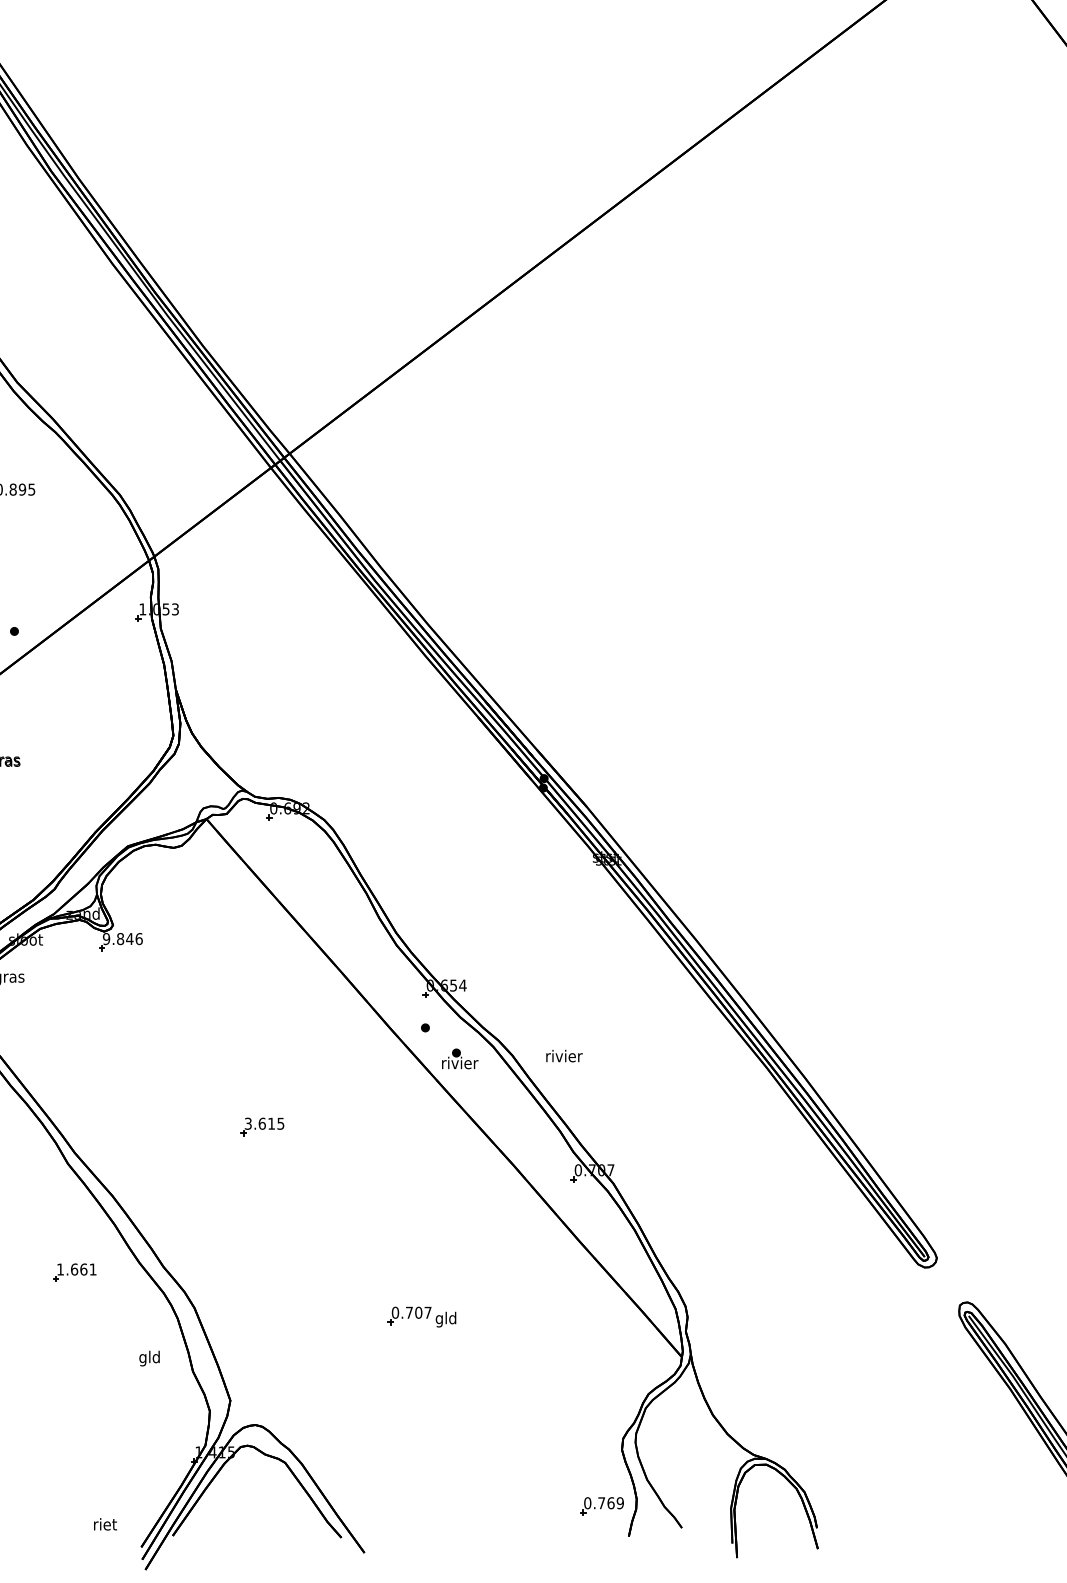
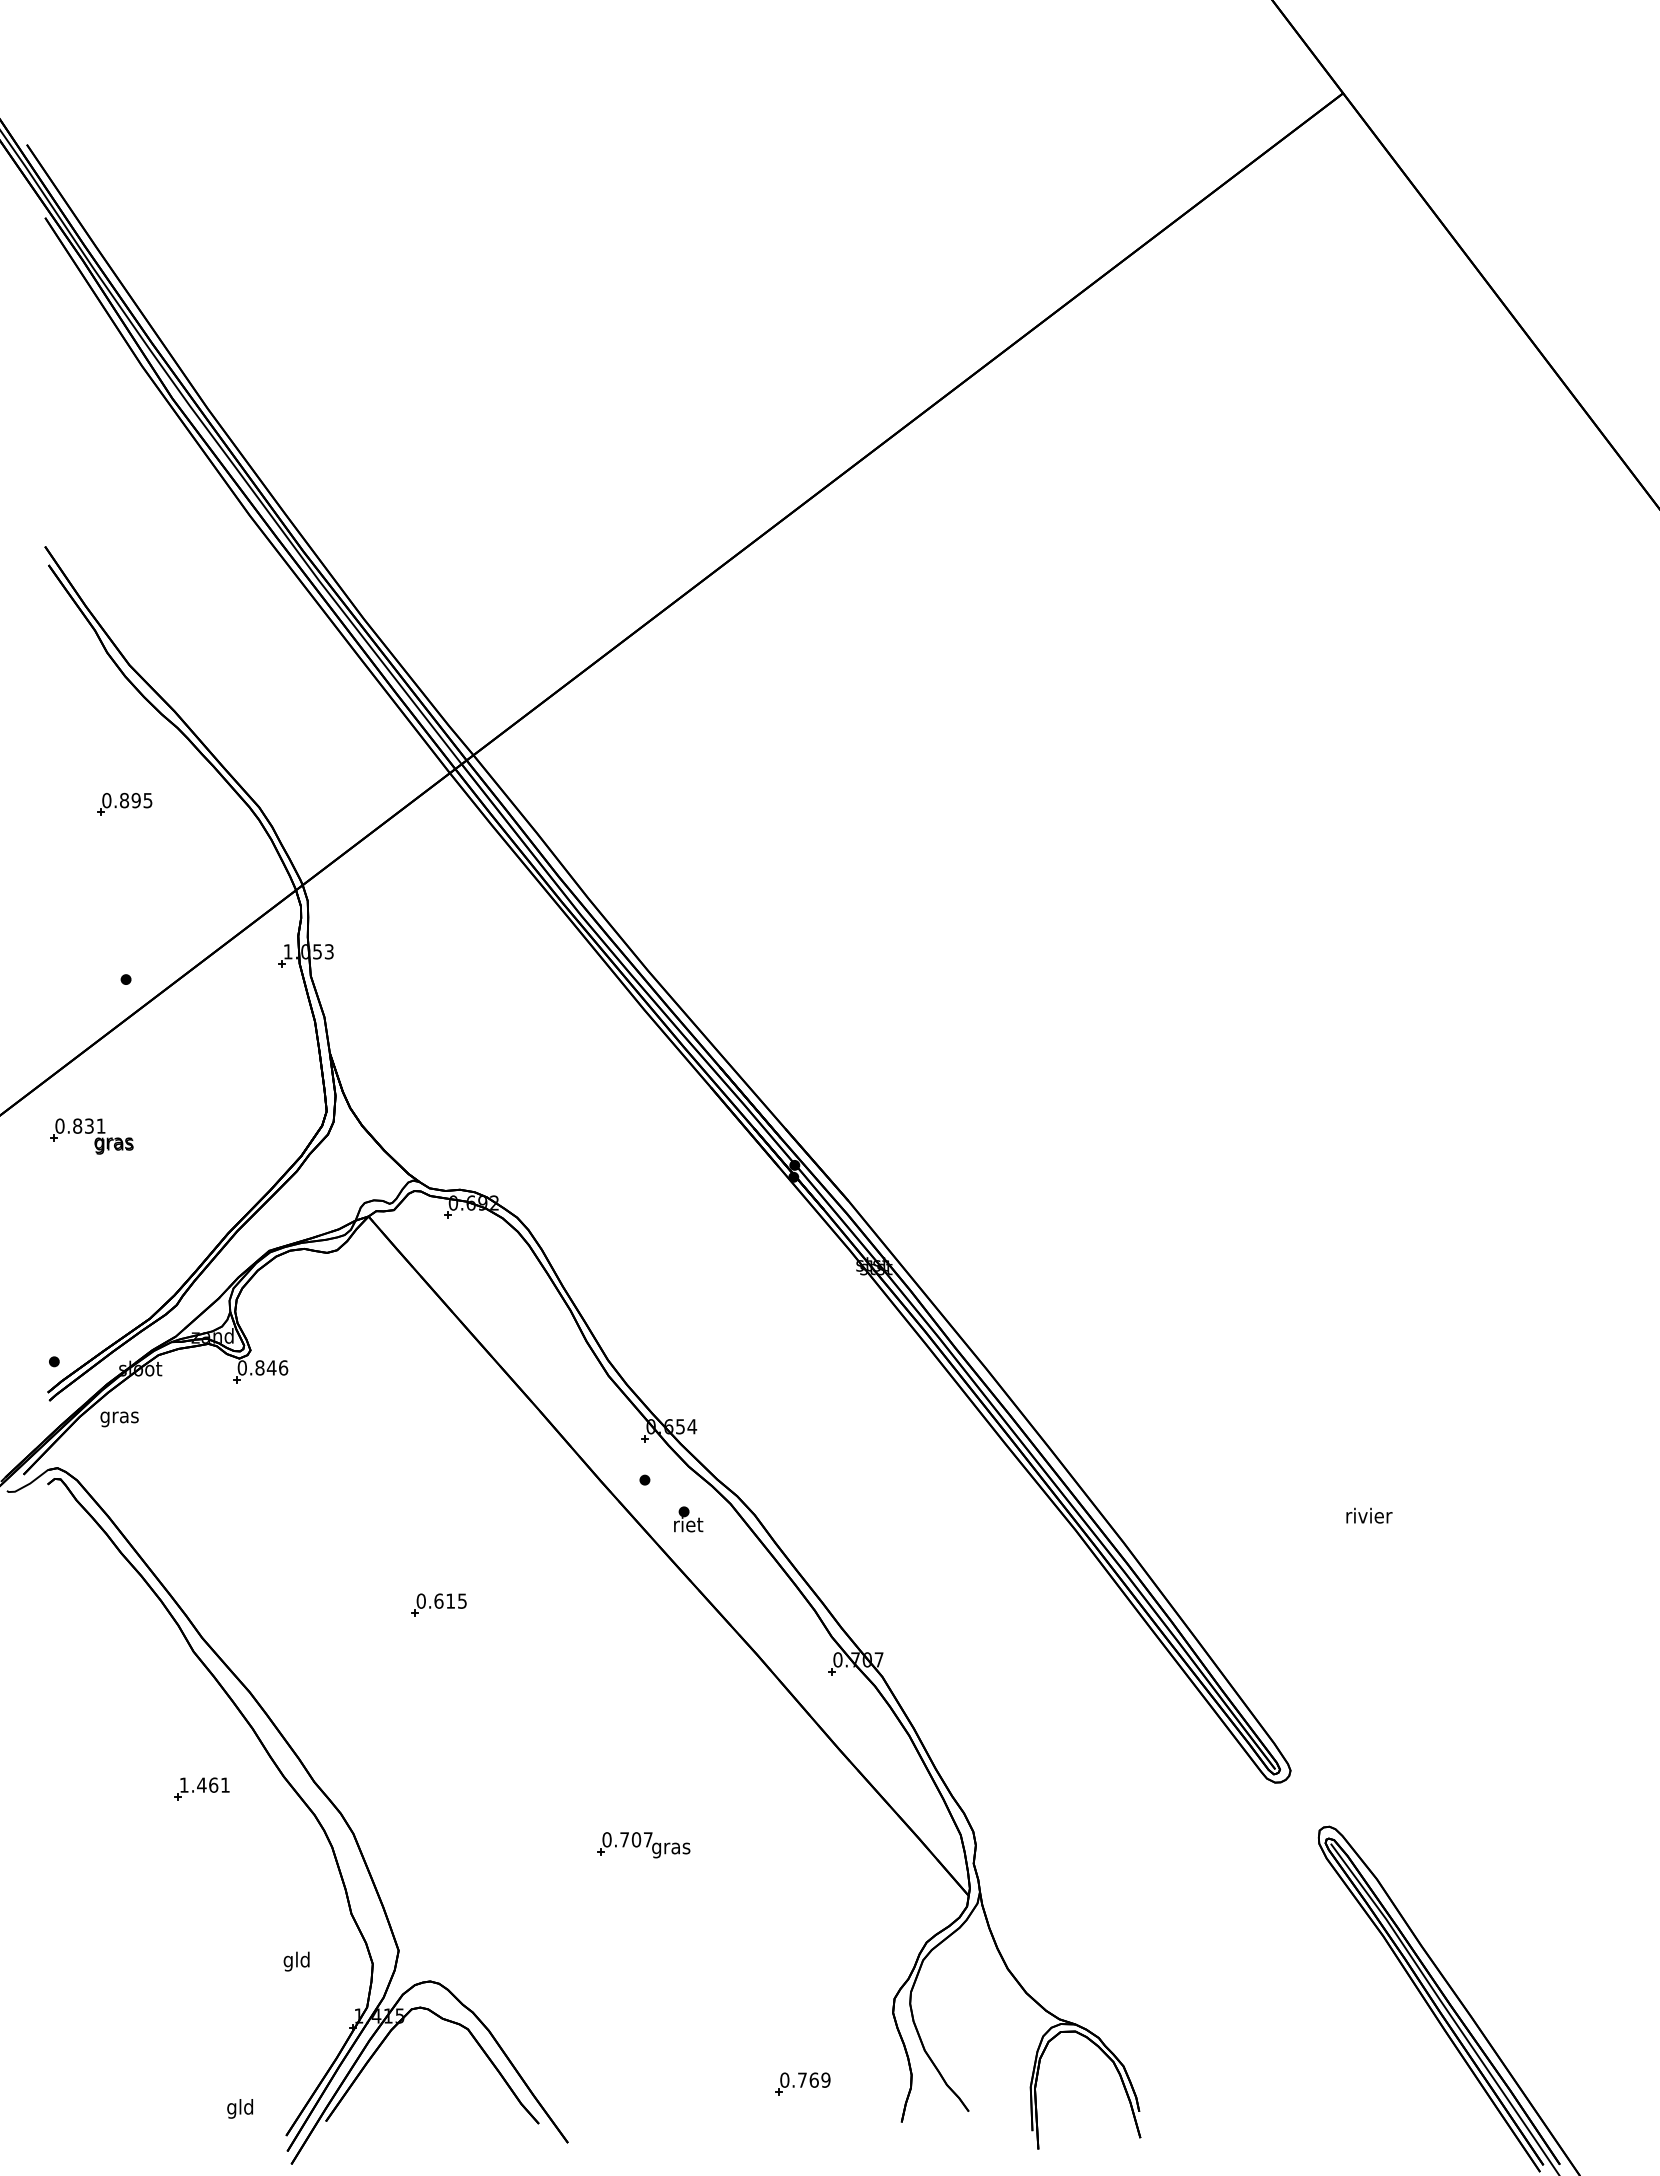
text: (105, 938) -> (241, 1367), 9.846 -> 0.846
text: (564, 1055) -> (1369, 1515), moved
text: (459, 1063) -> (688, 1524), rivier -> riet
text: (247, 1123) -> (420, 1600), 3.615 -> 0.615
text: (74, 1268) -> (201, 1784), 1.661 -> 1.461
text: (446, 1319) -> (671, 1848), gld -> gras
text: (149, 1358) -> (296, 1961), moved
part: (601, 1505) -> (802, 2083), moved
text: (105, 1525) -> (240, 2108), riet -> gld

